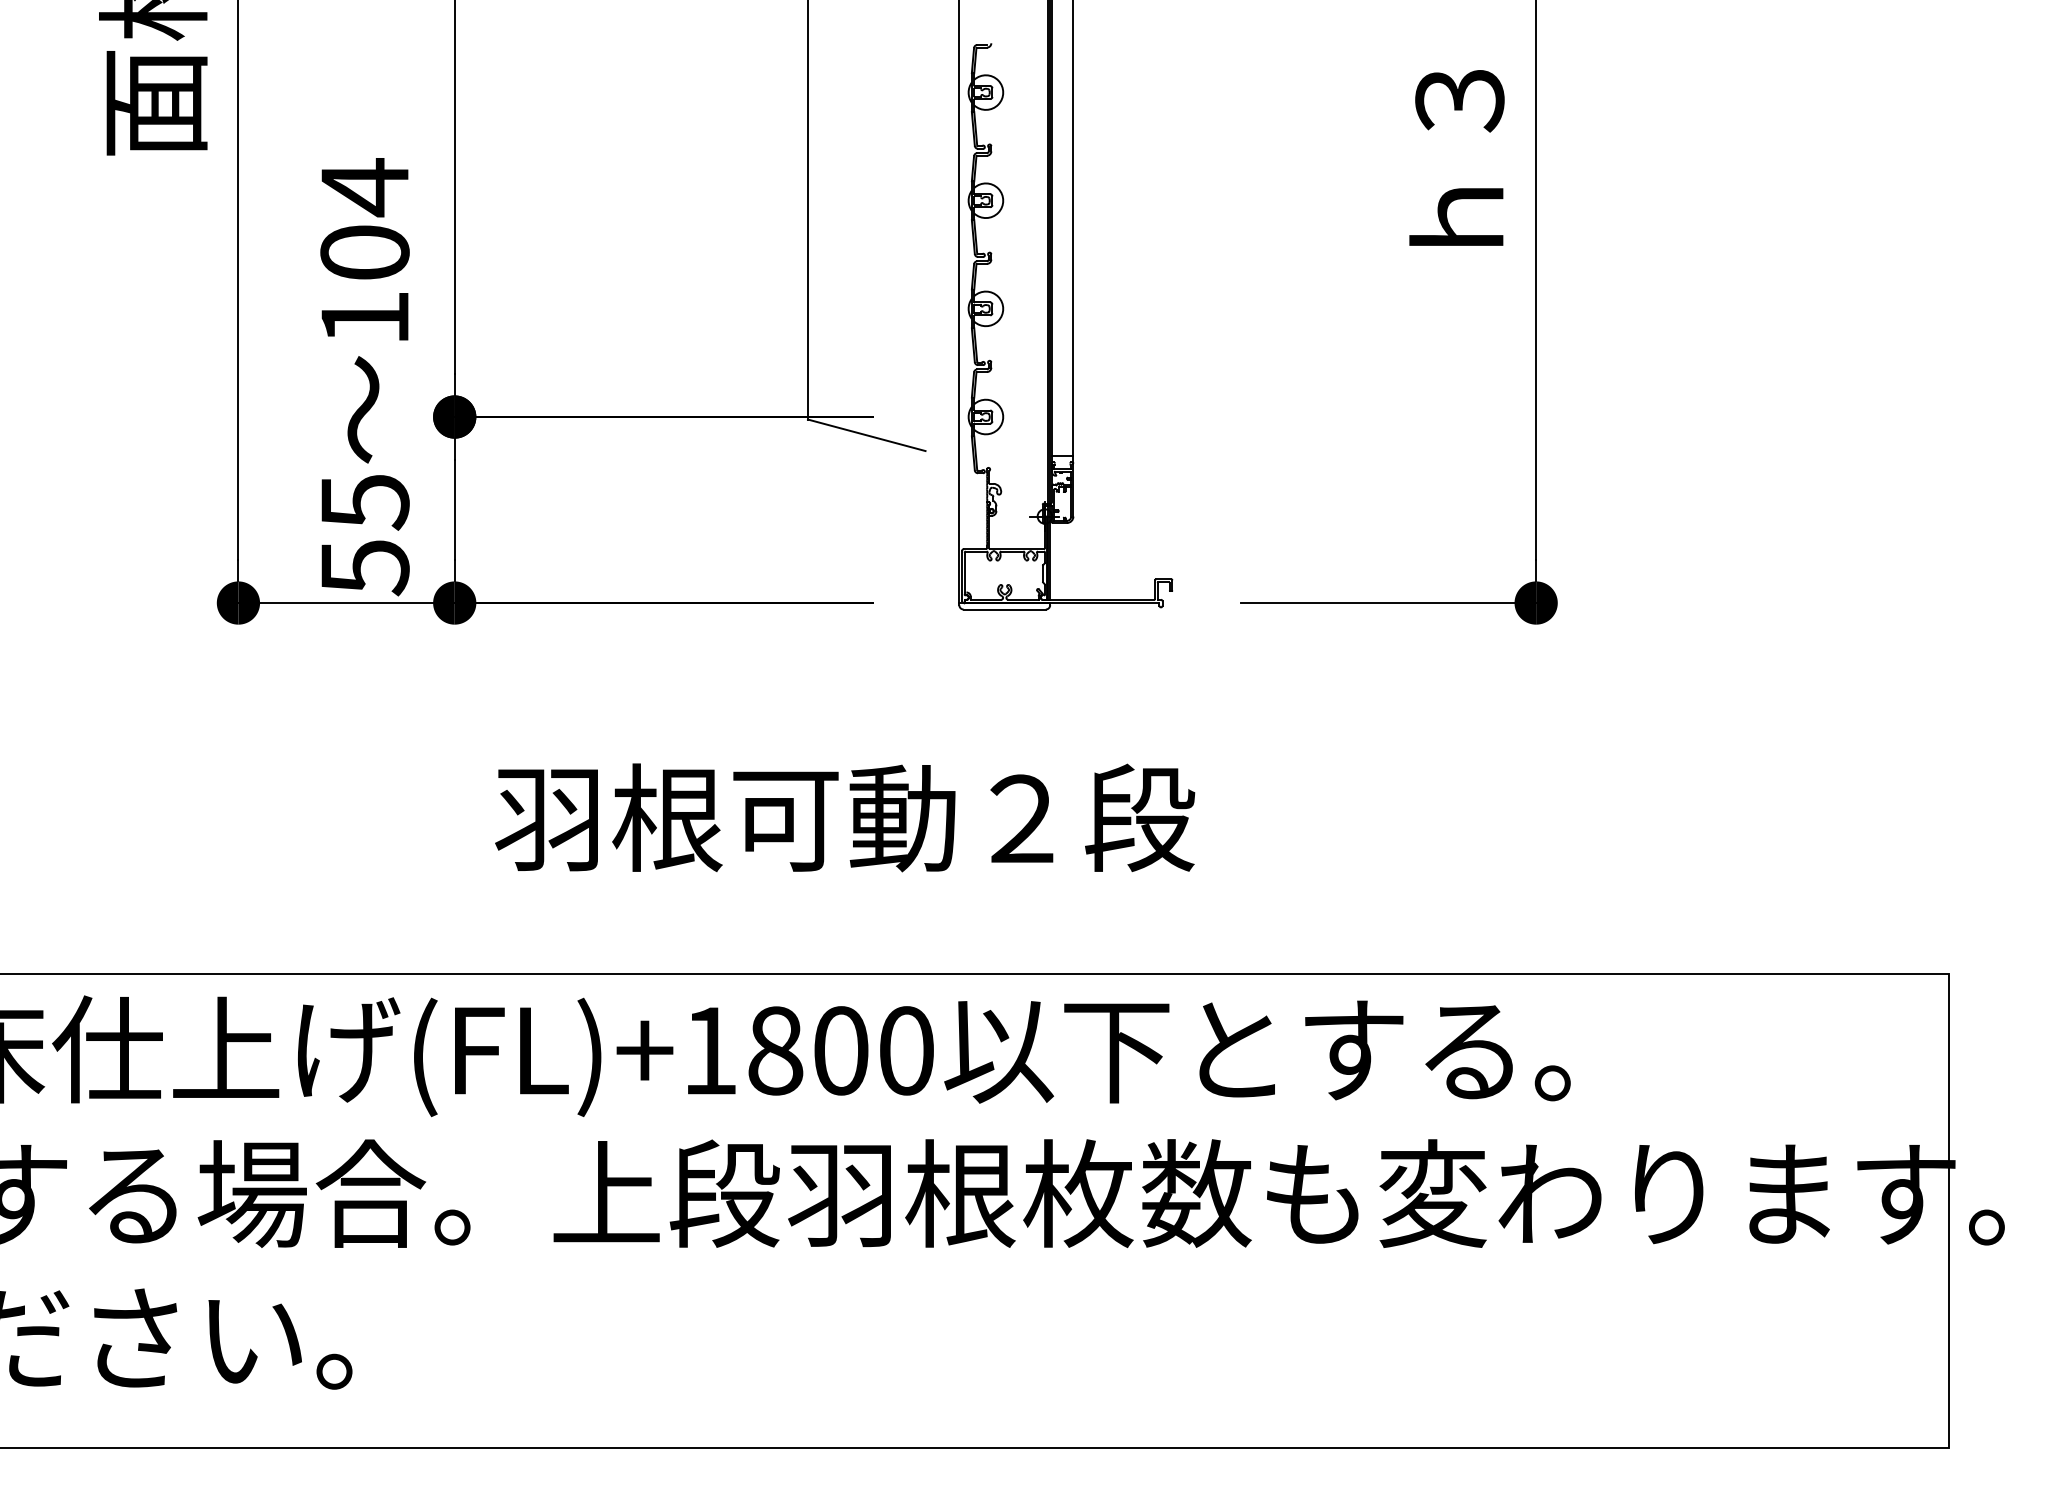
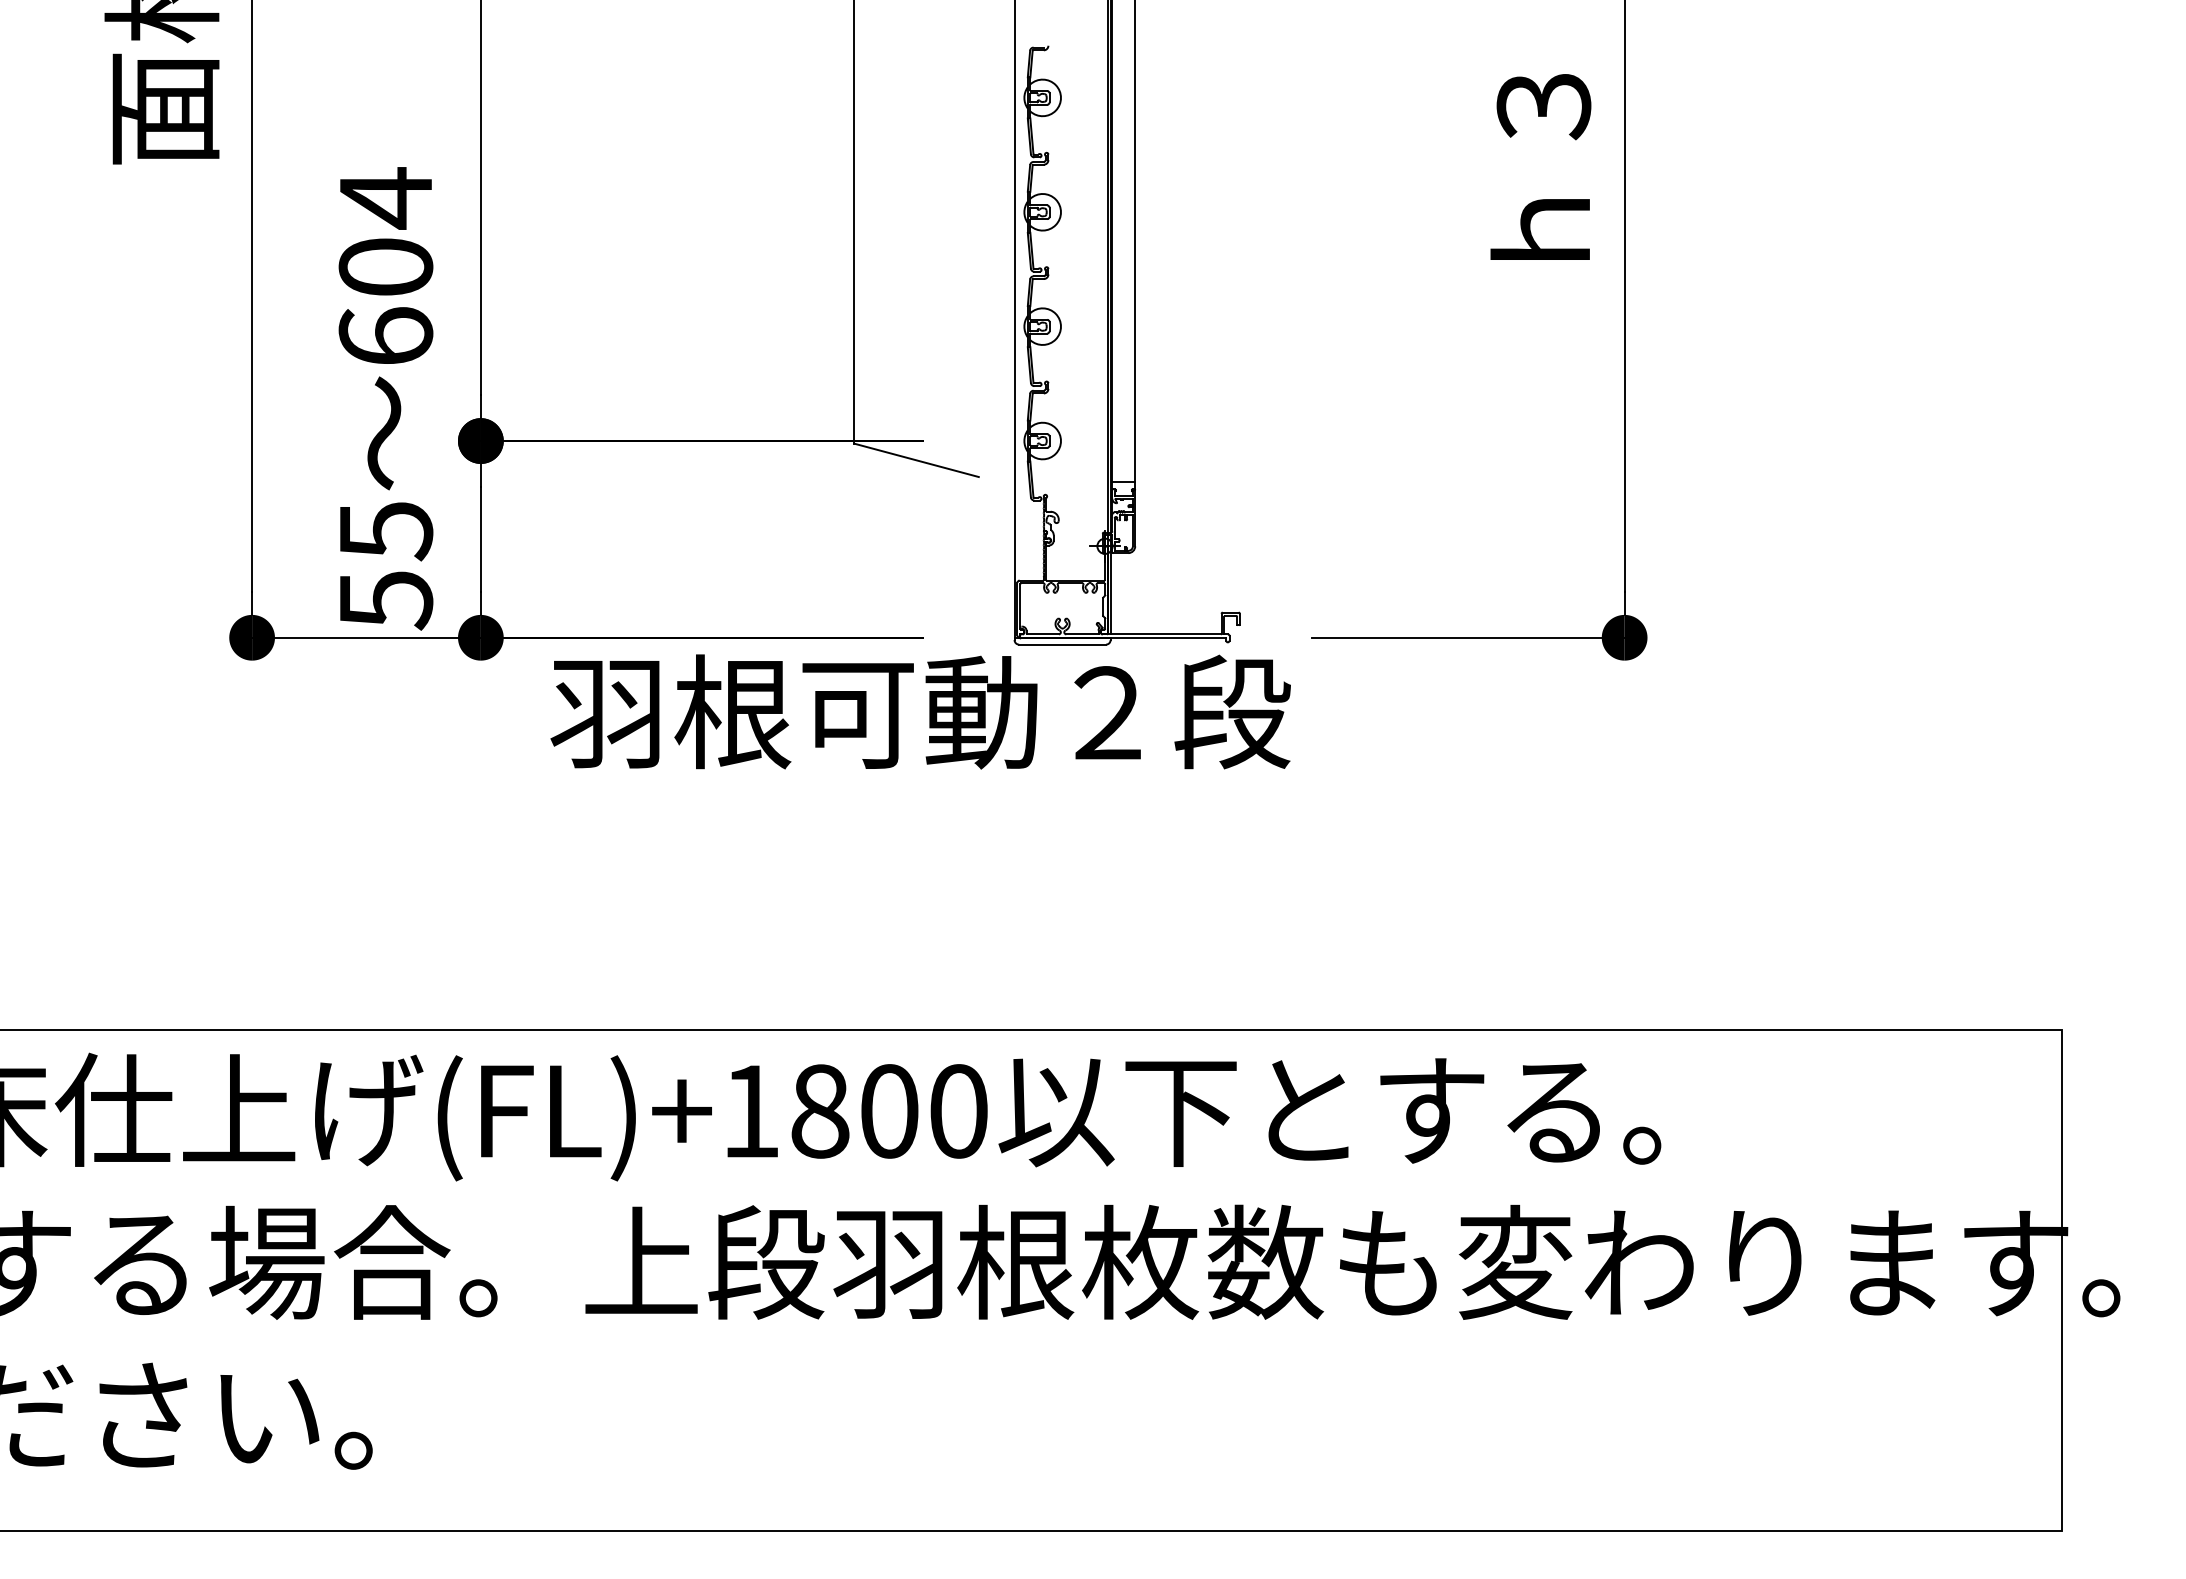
text: (364, 317) -> (385, 335), 104 -> 604
text: (844, 817) -> (920, 711), moved

